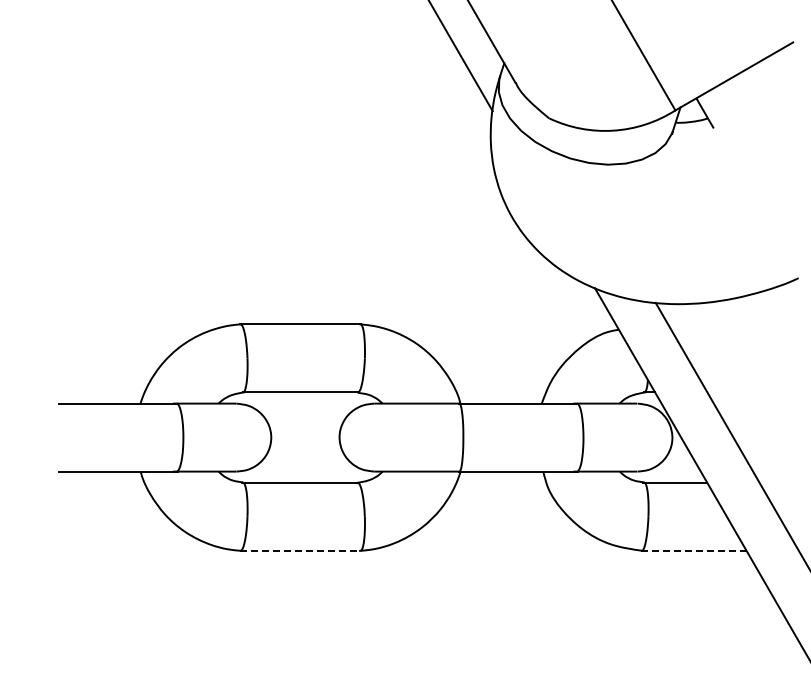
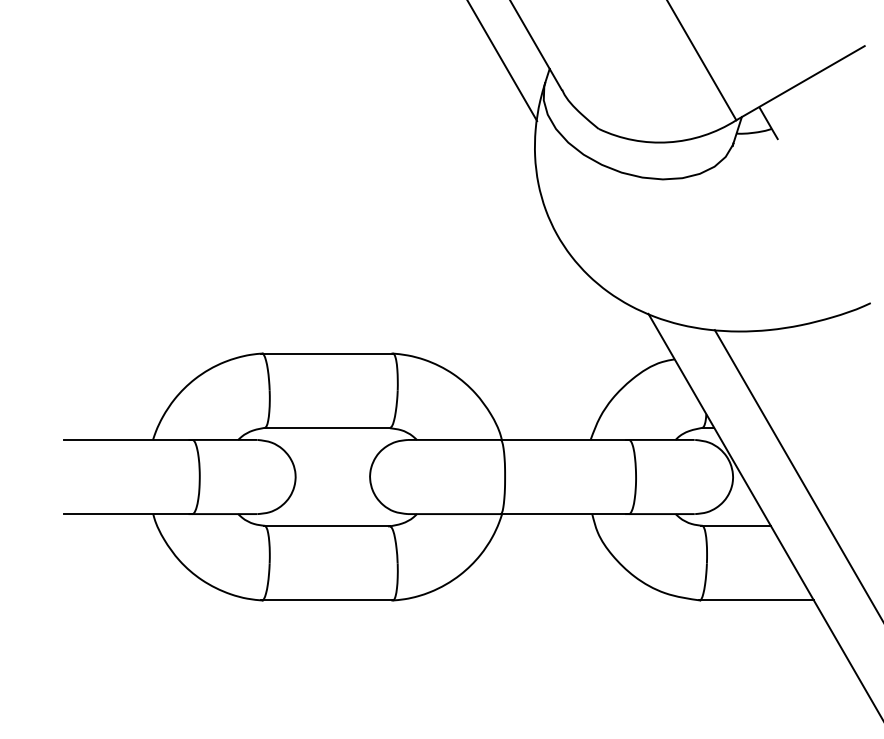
line: (300, 550) -> (327, 600), dashed -> solid
line: (693, 550) -> (756, 600), dashed -> solid

